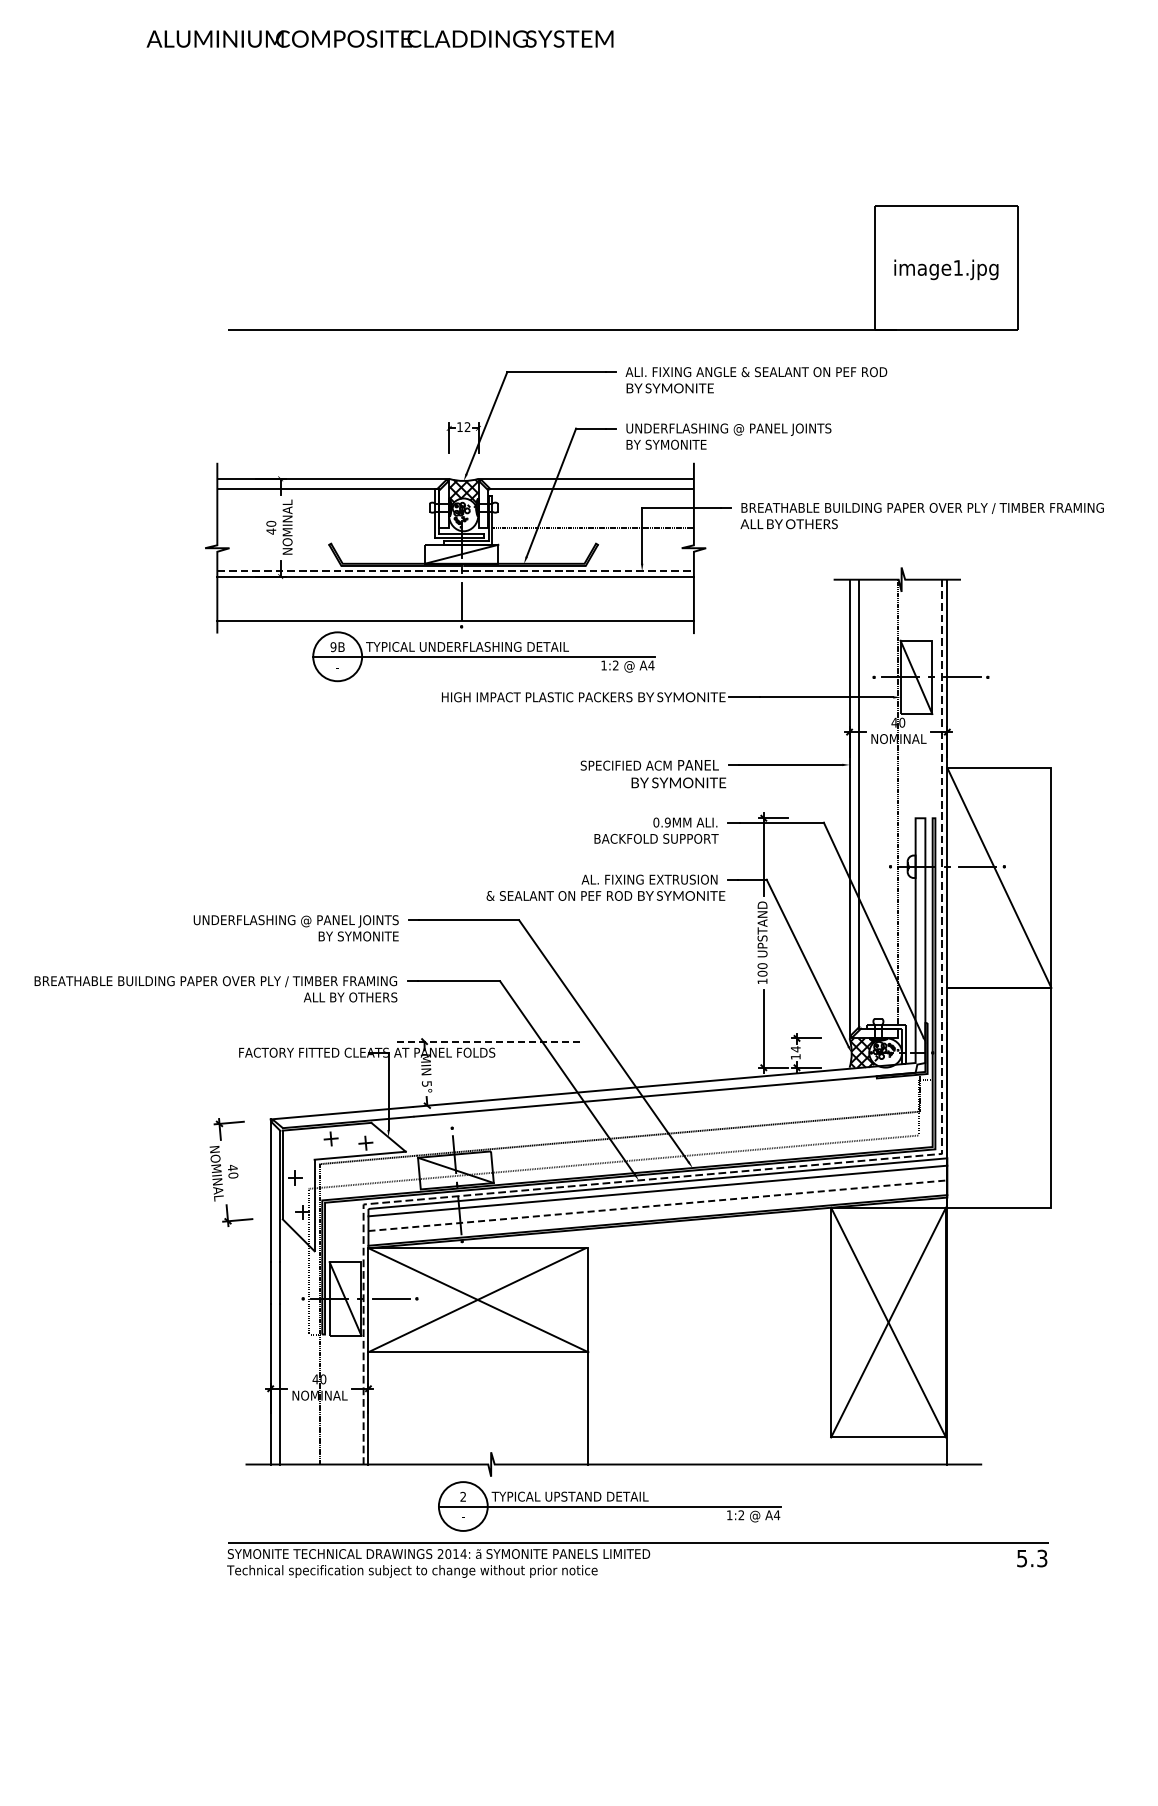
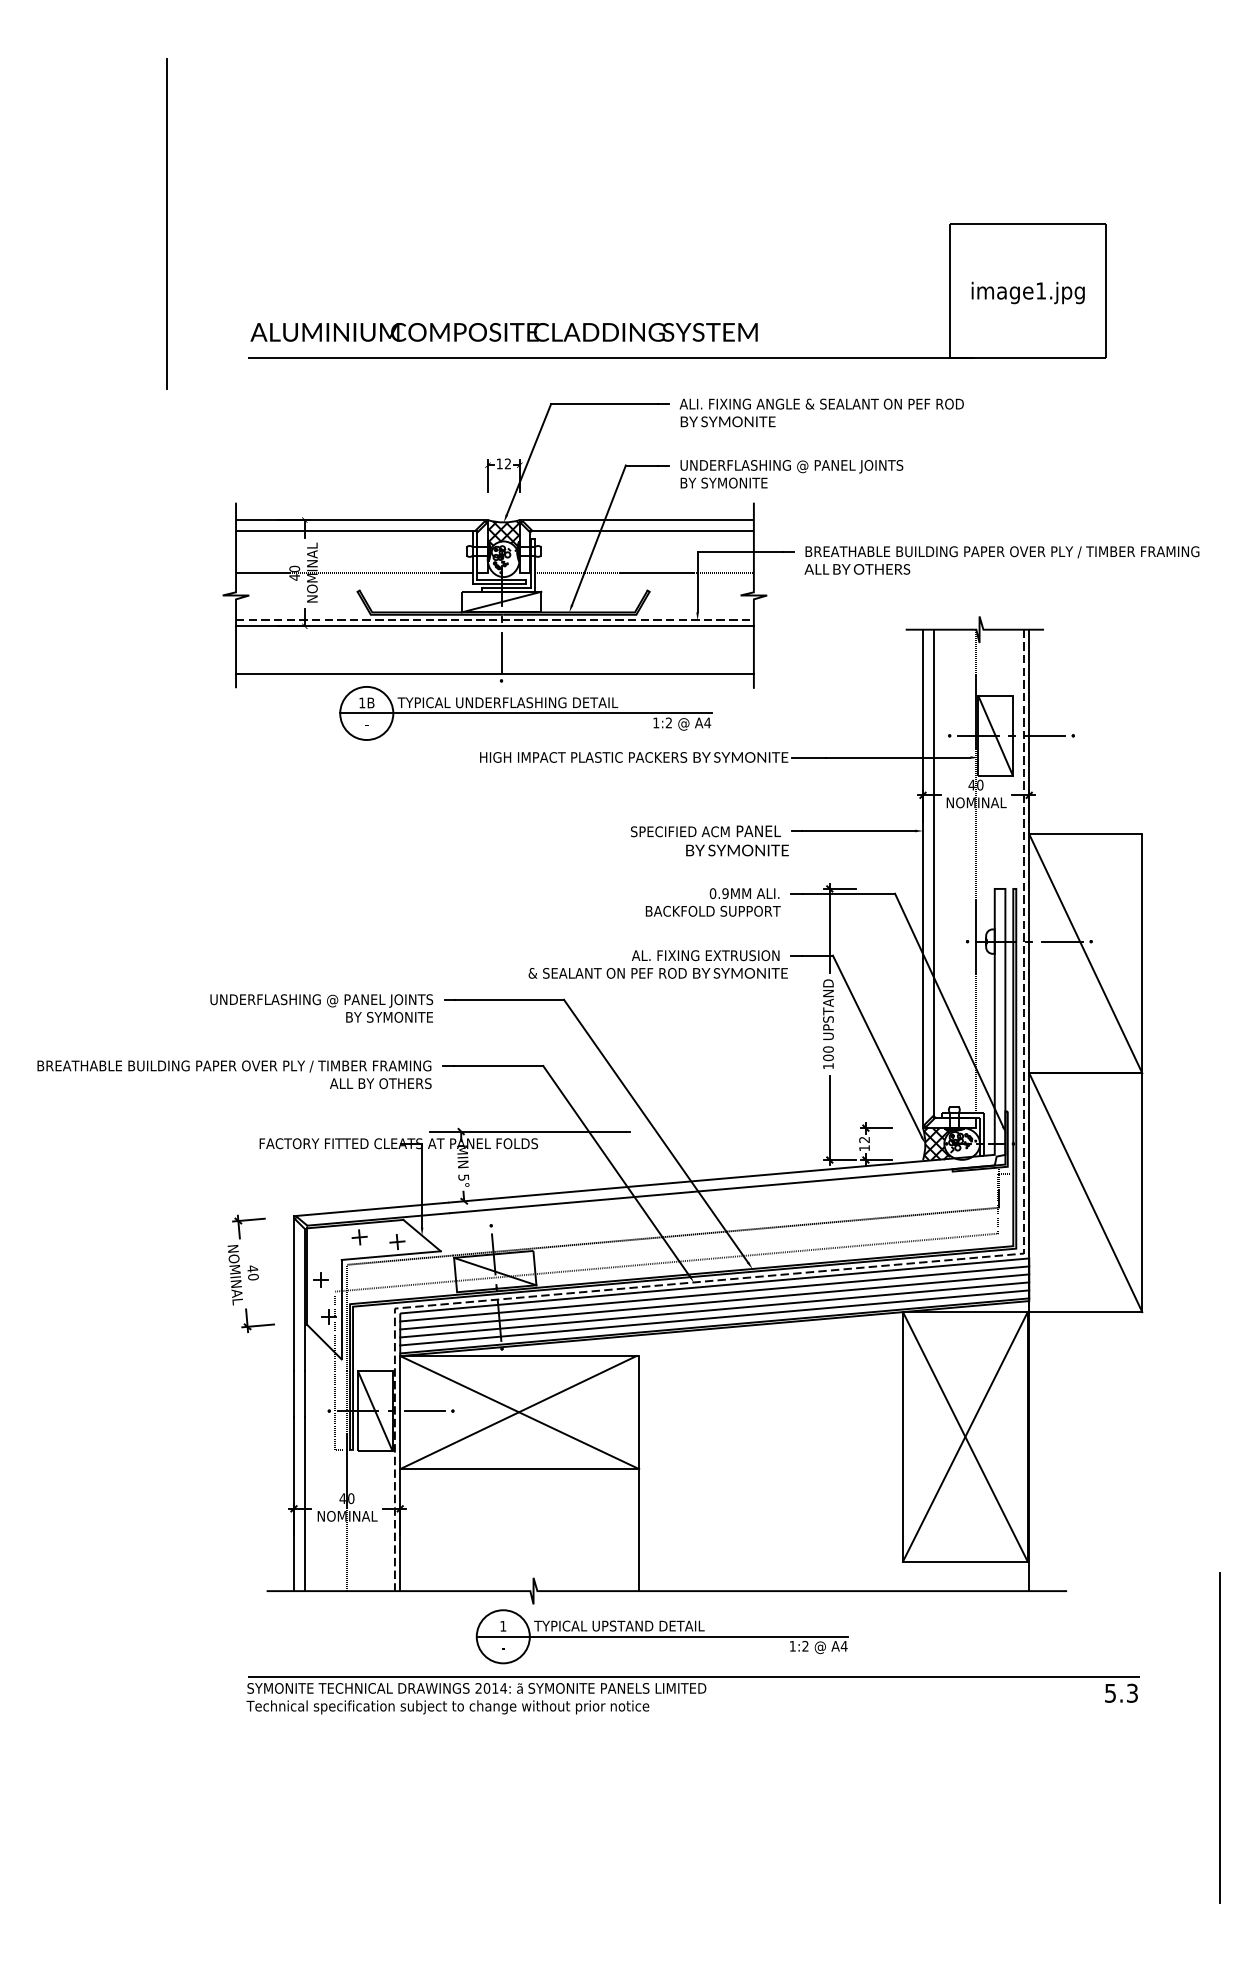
text: (379, 38) -> (503, 331), moved
line: (154, 206) -> (167, 224), added
line: (326, 527) -> (354, 572), added
text: (333, 647) -> (362, 703), 9B -> 1B
line: (487, 1041) -> (529, 1131), dashed -> solid
text: (795, 1049) -> (864, 1140), 14 -> 12
line: (999, 1097) -> (1085, 1192), added
line: (657, 1198) -> (714, 1302), added
line: (657, 1205) -> (714, 1309), dashed -> solid
line: (657, 1212) -> (714, 1317), added
text: (462, 1496) -> (502, 1625), 2 -> 1
line: (1122, 1599) -> (1219, 1737), added

